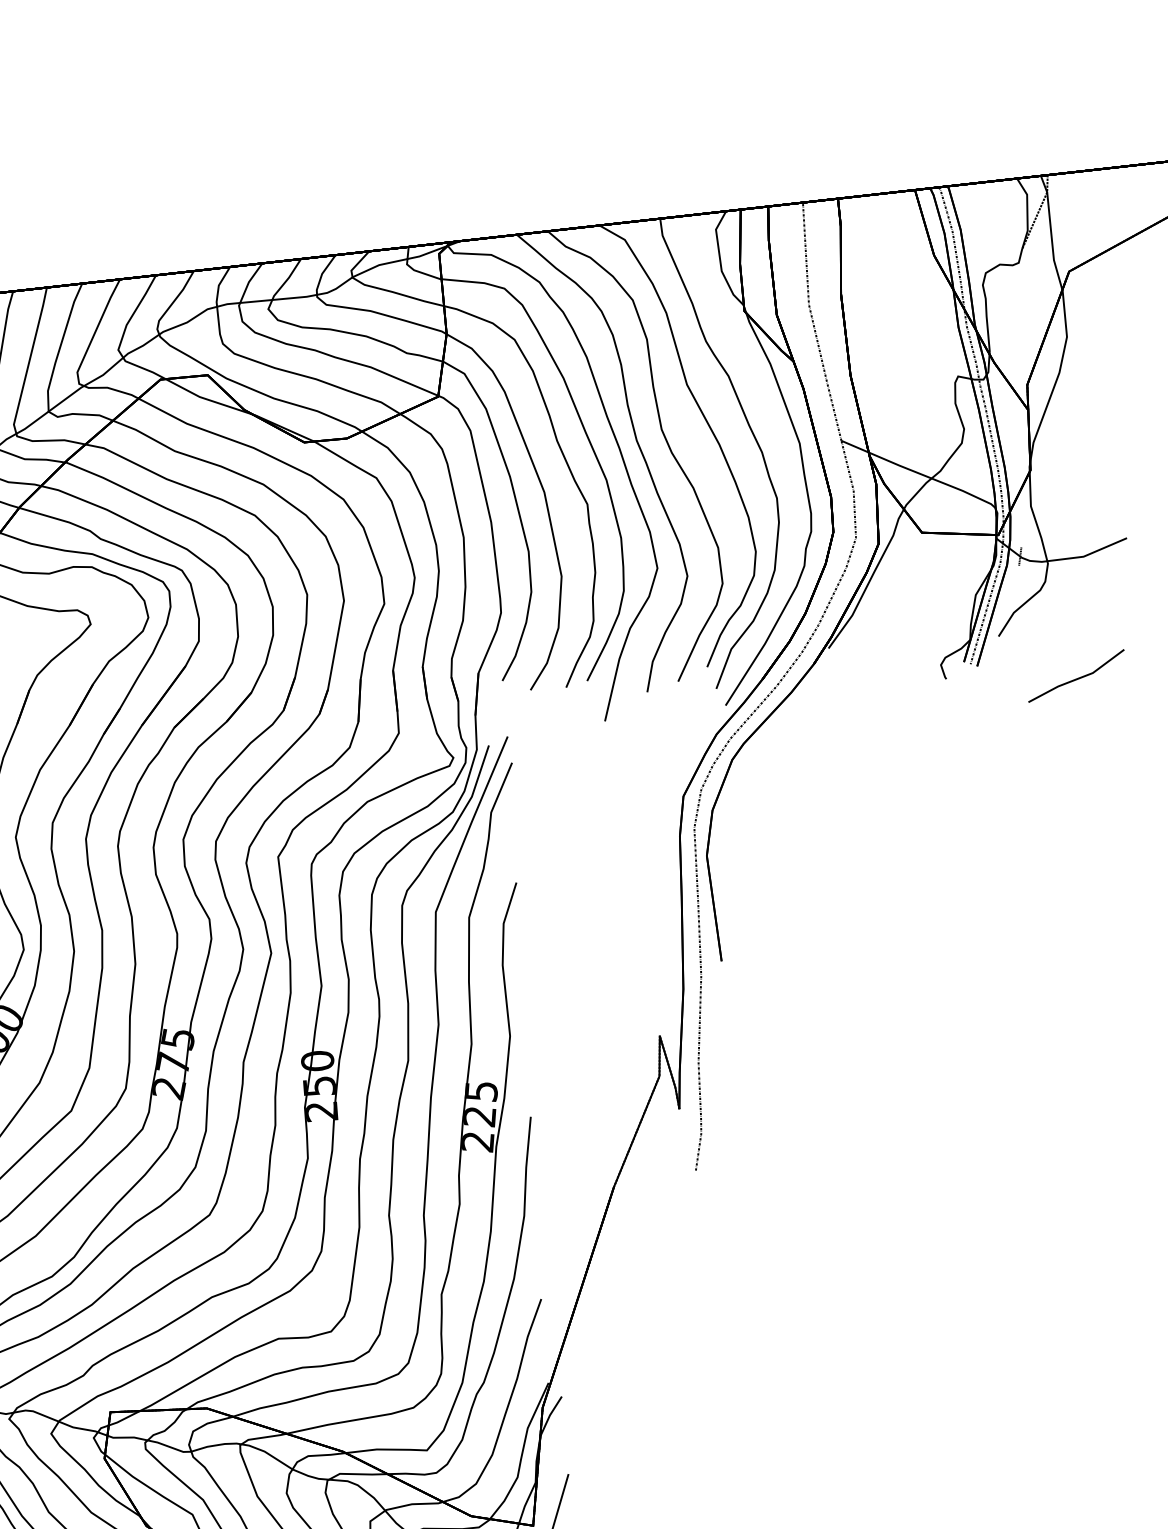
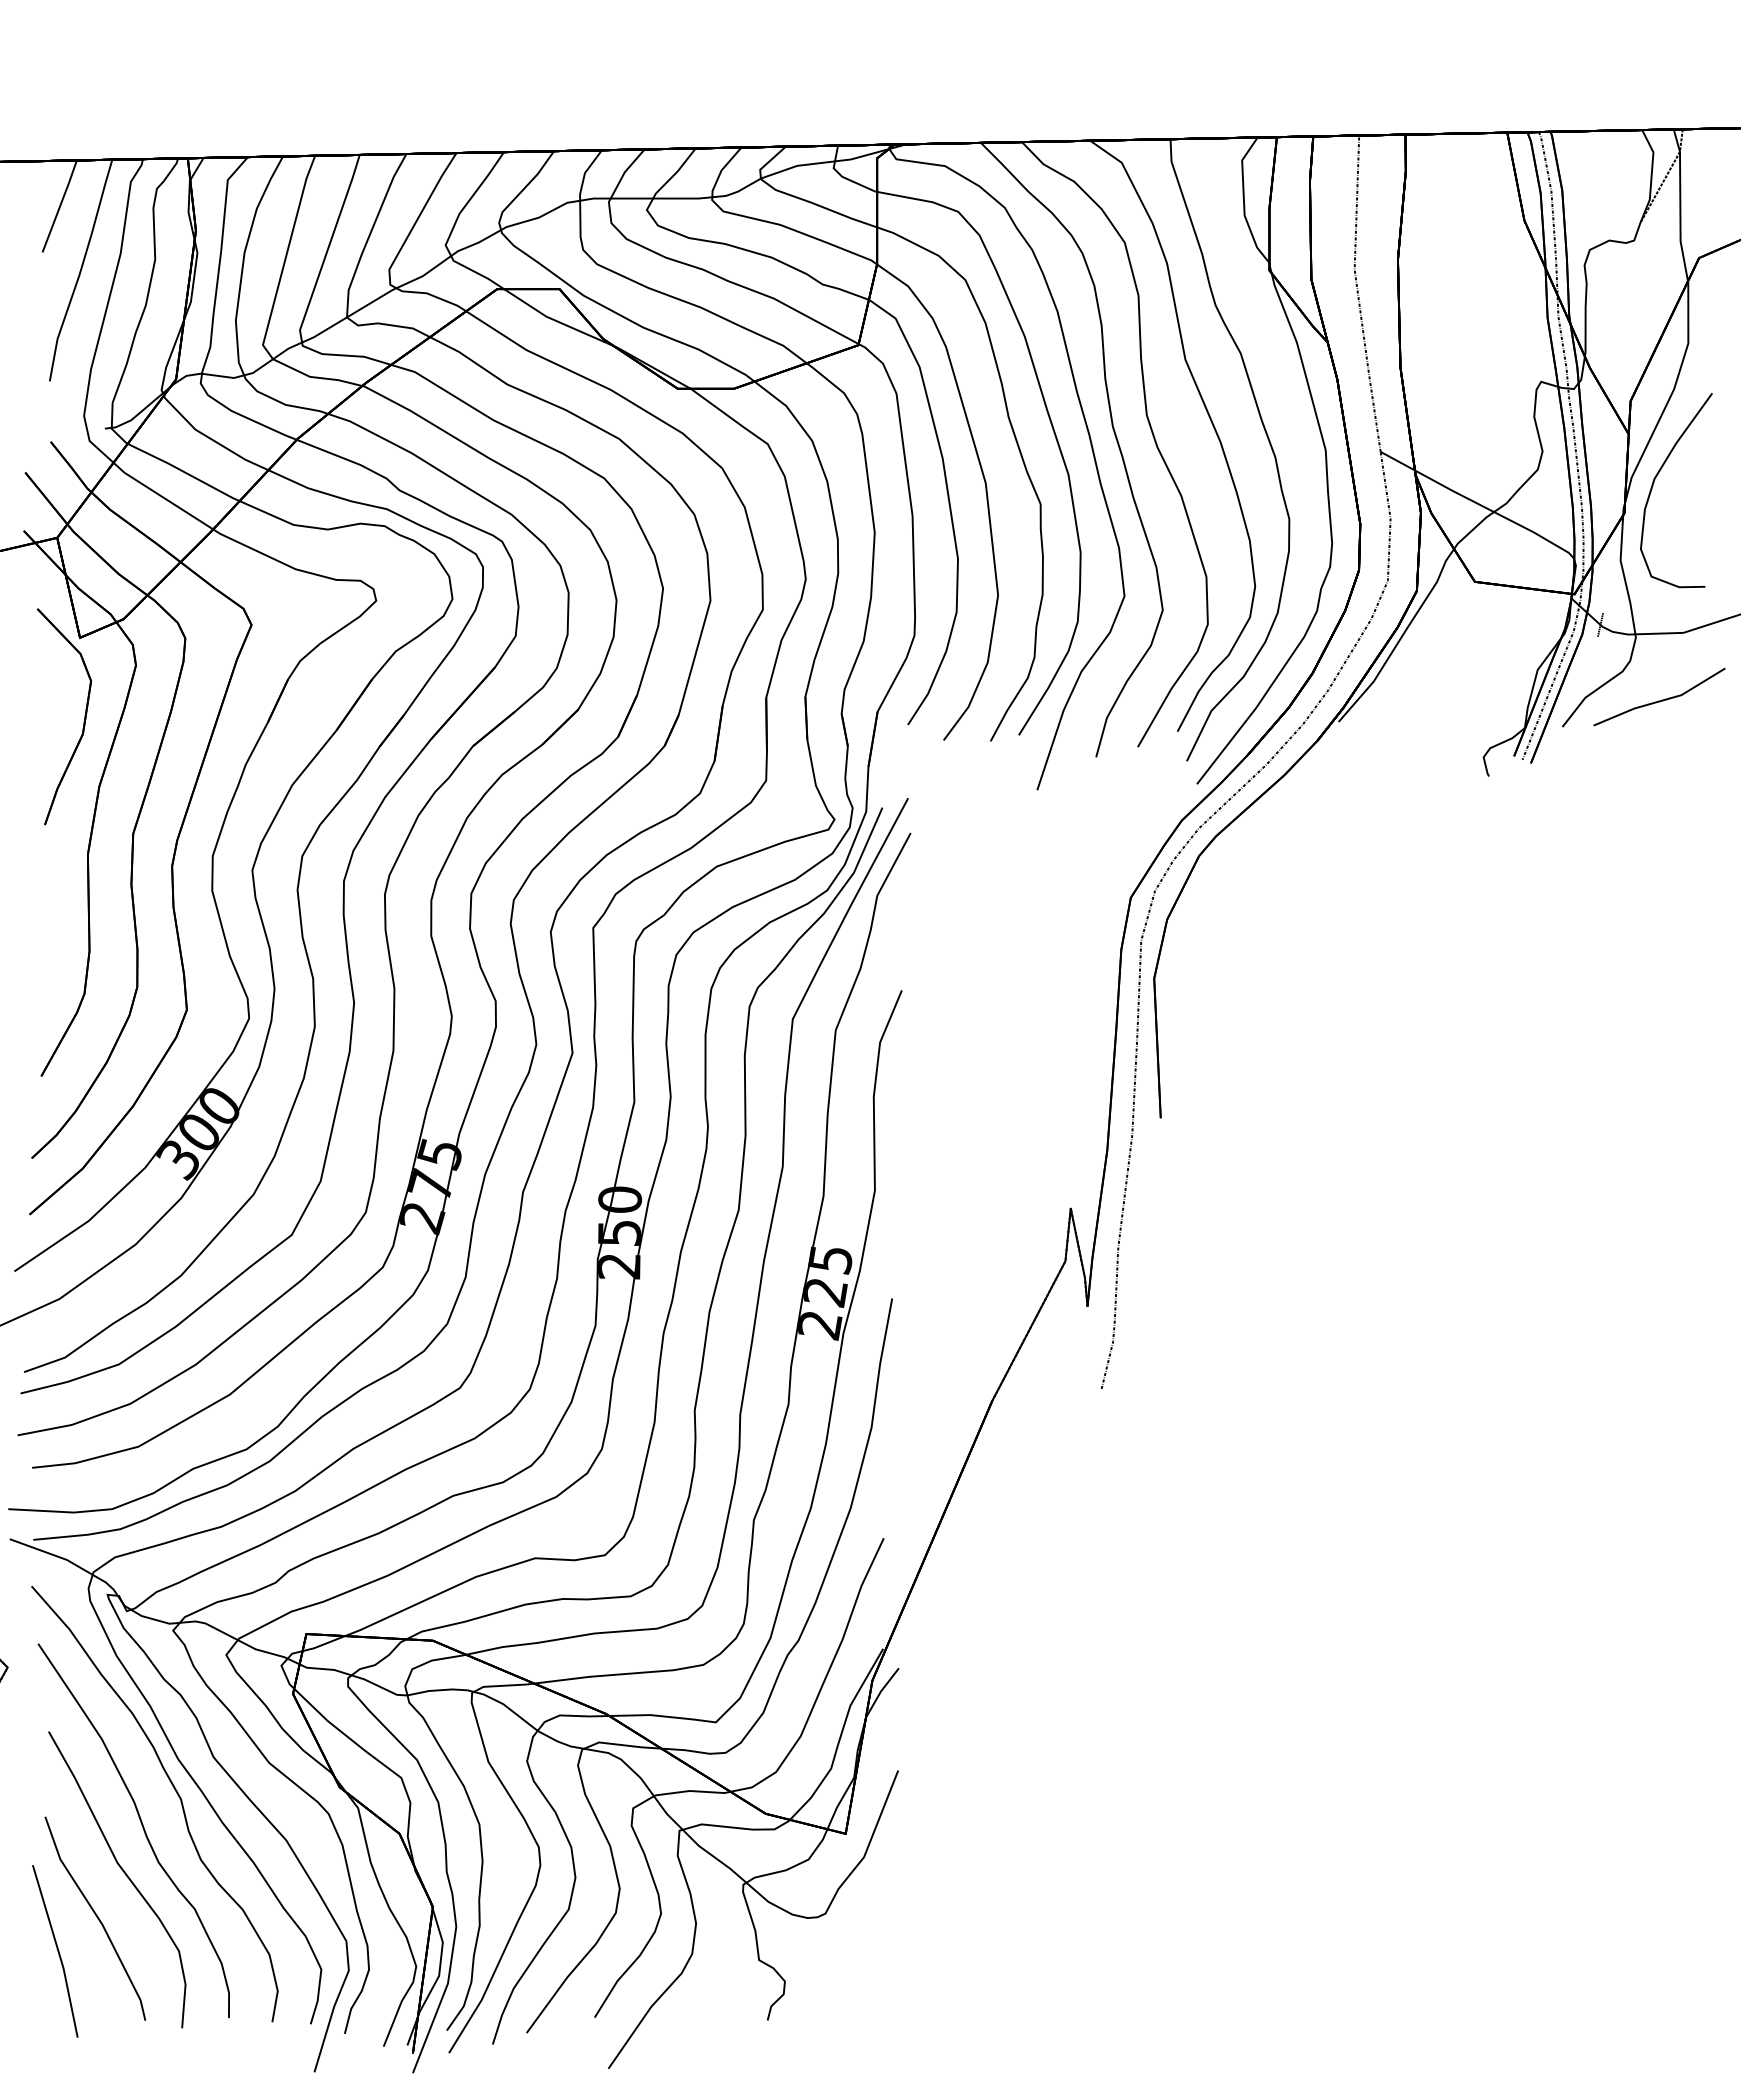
curve: (1050, 447) -> (1653, 486), added
line: (1078, 677) -> (1661, 699), moved

